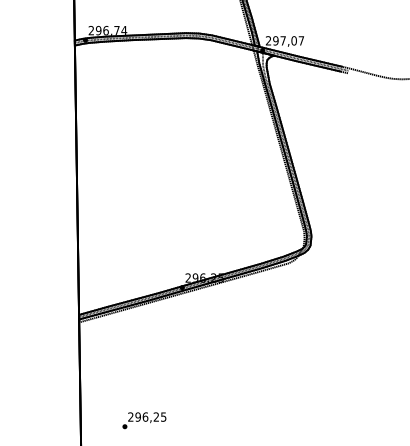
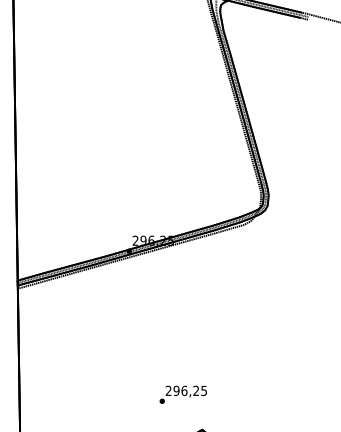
text: (144, 420) -> (183, 394), moved

